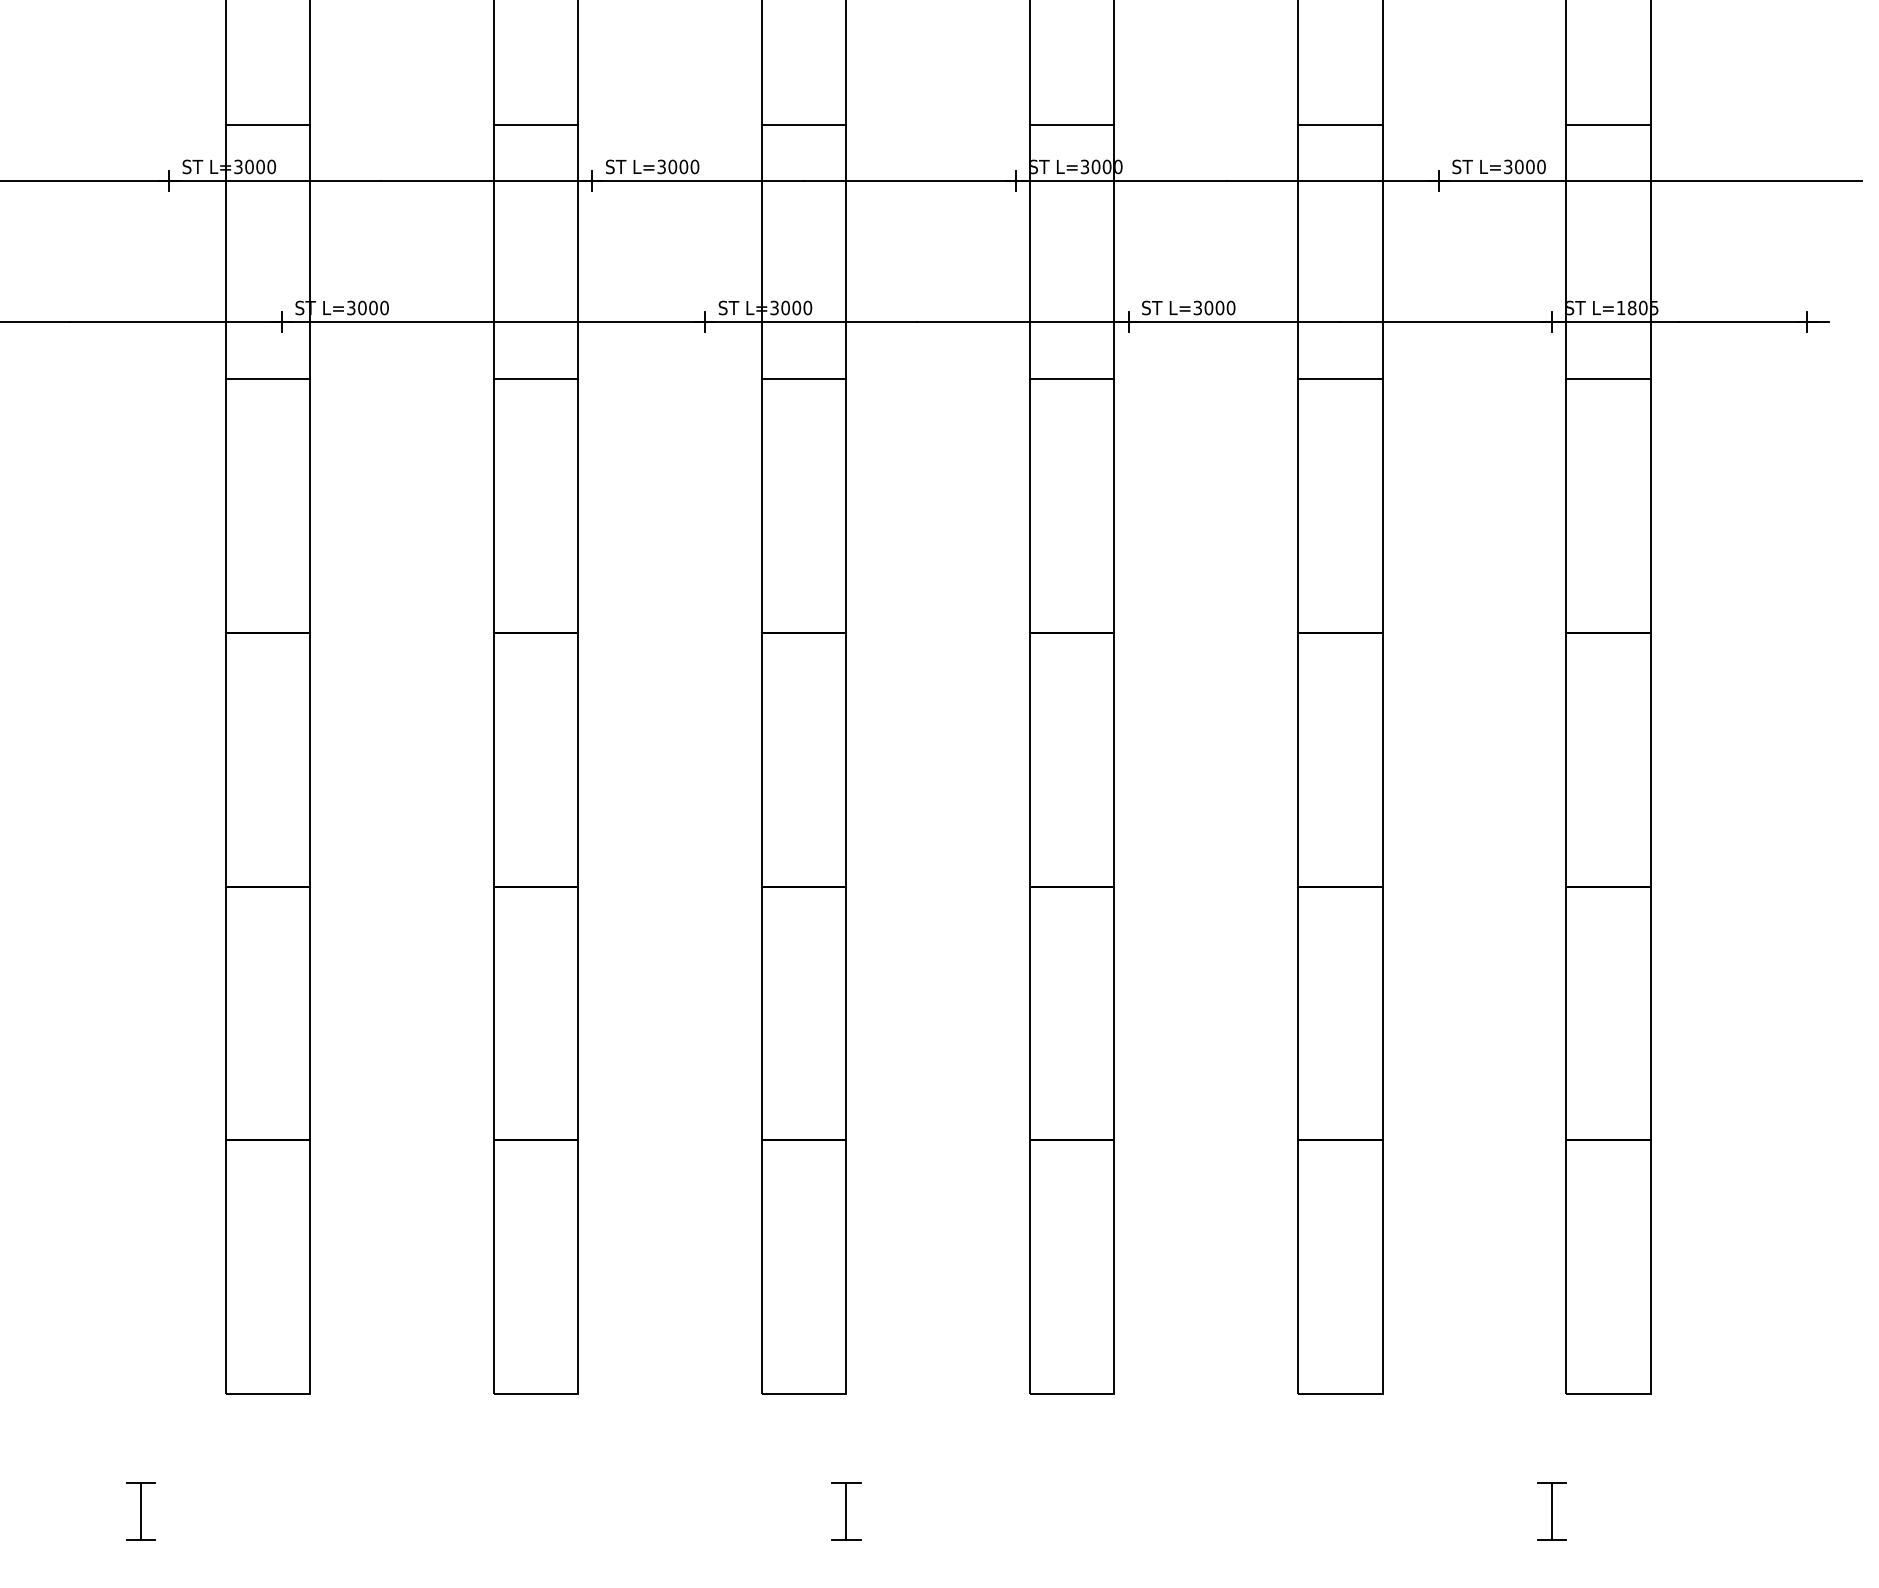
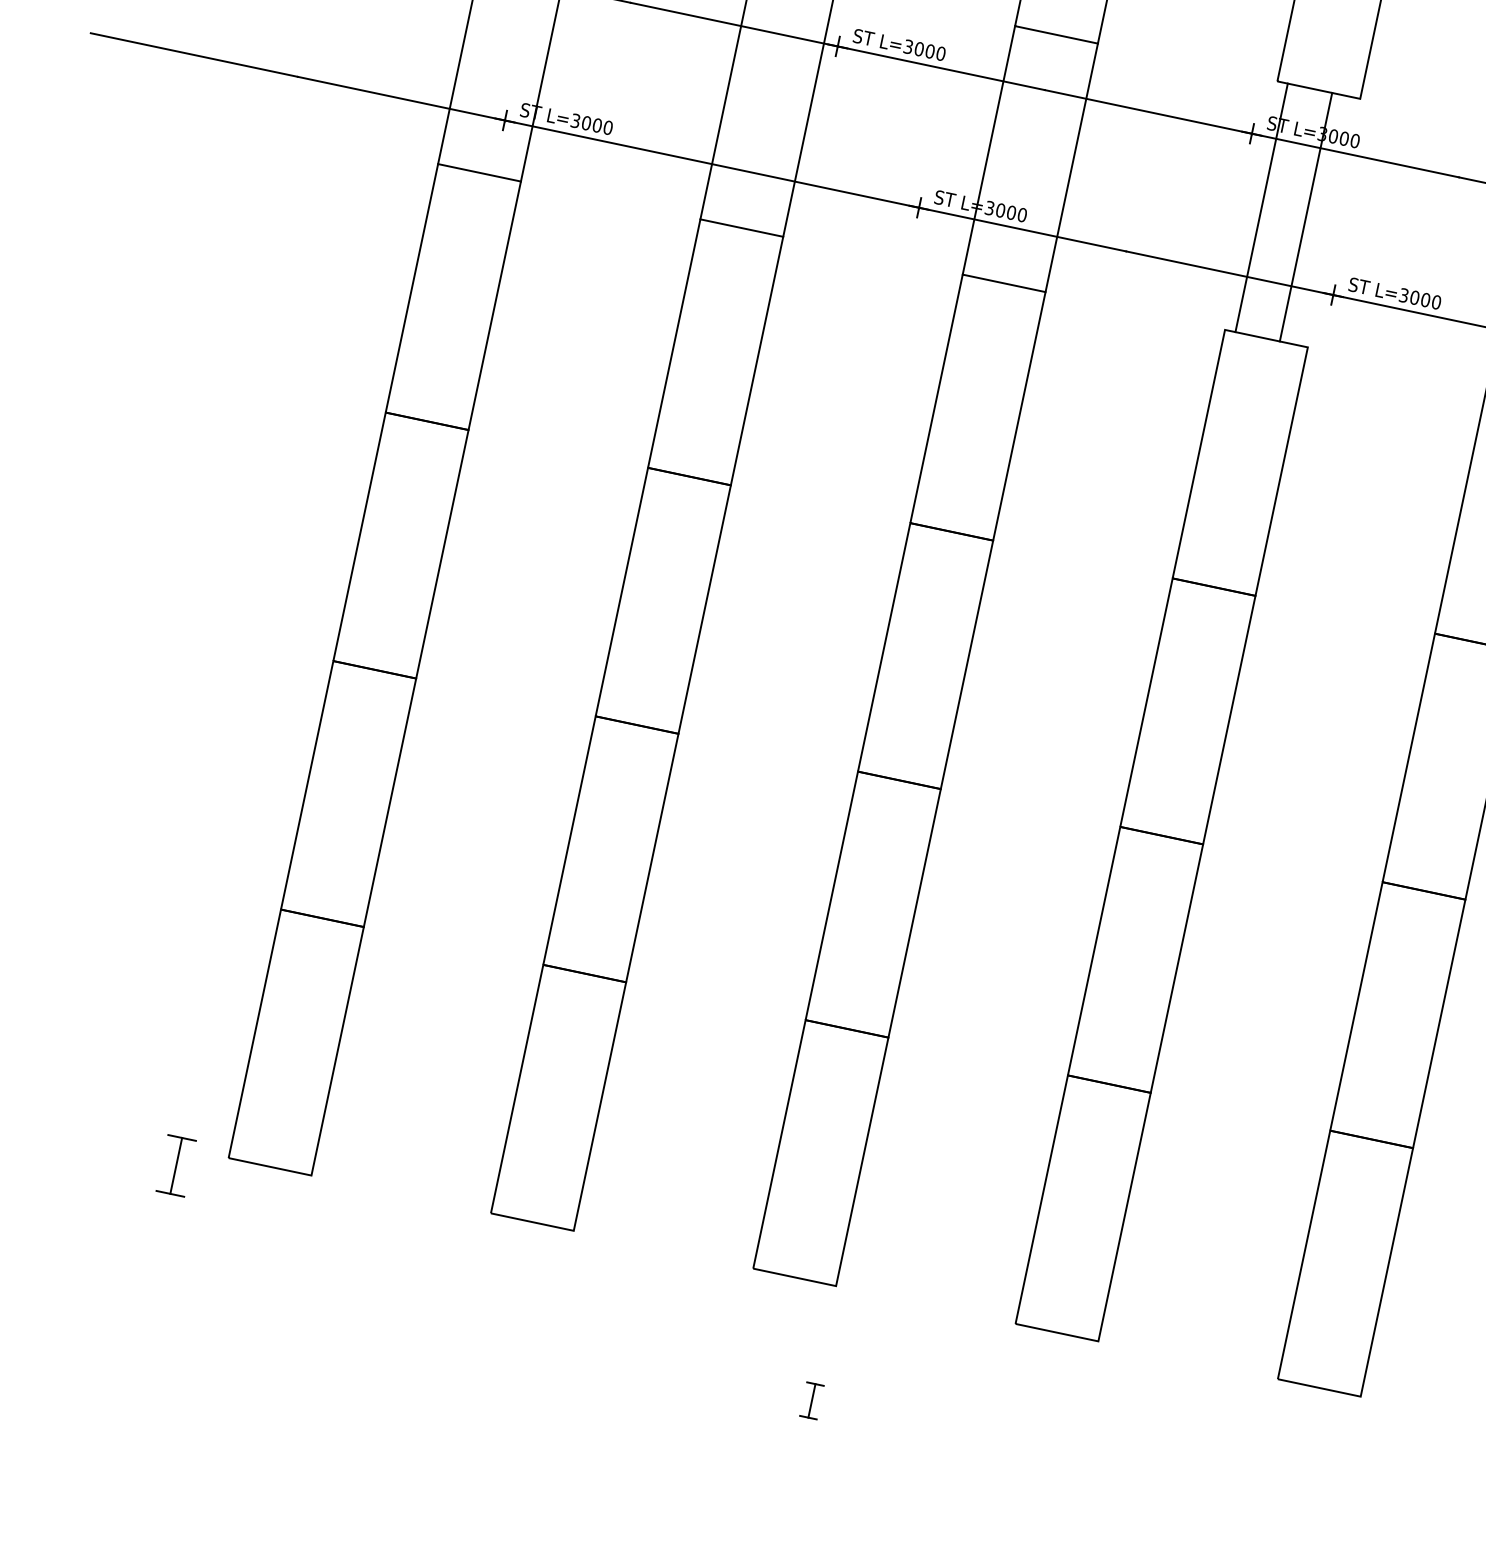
line: (1029, 251) -> (1305, 217), moved
line: (1114, 251) -> (1261, 207), moved
part: (140, 1511) -> (175, 1165), moved
part: (846, 1511) -> (812, 1400), size x0.6

